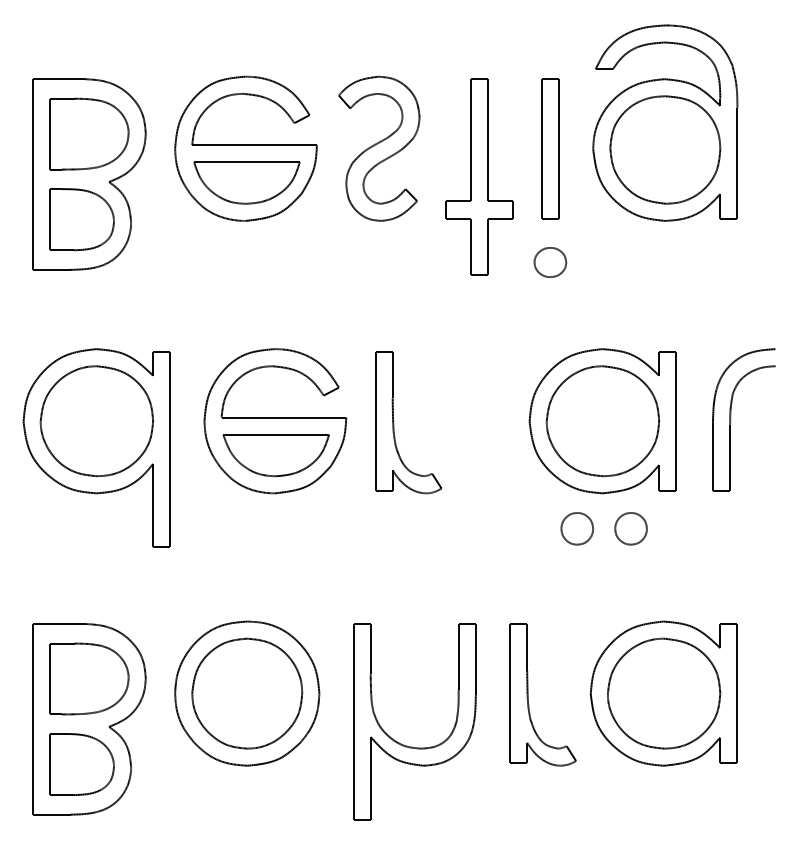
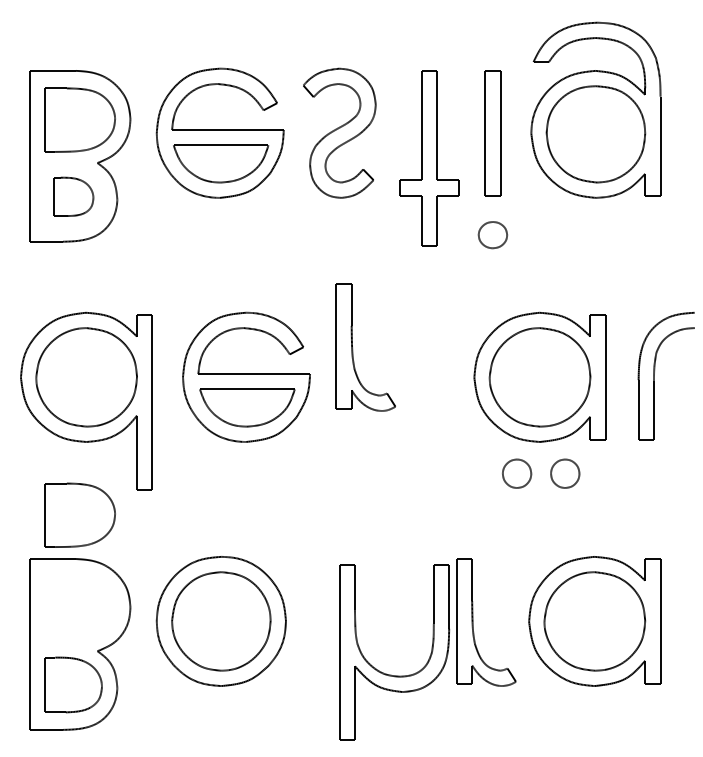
part: (82, 219) -> (73, 196), size x0.7
part: (394, 424) -> (353, 349), moved
part: (88, 678) -> (79, 514), moved
part: (411, 746) -> (391, 674), moved

